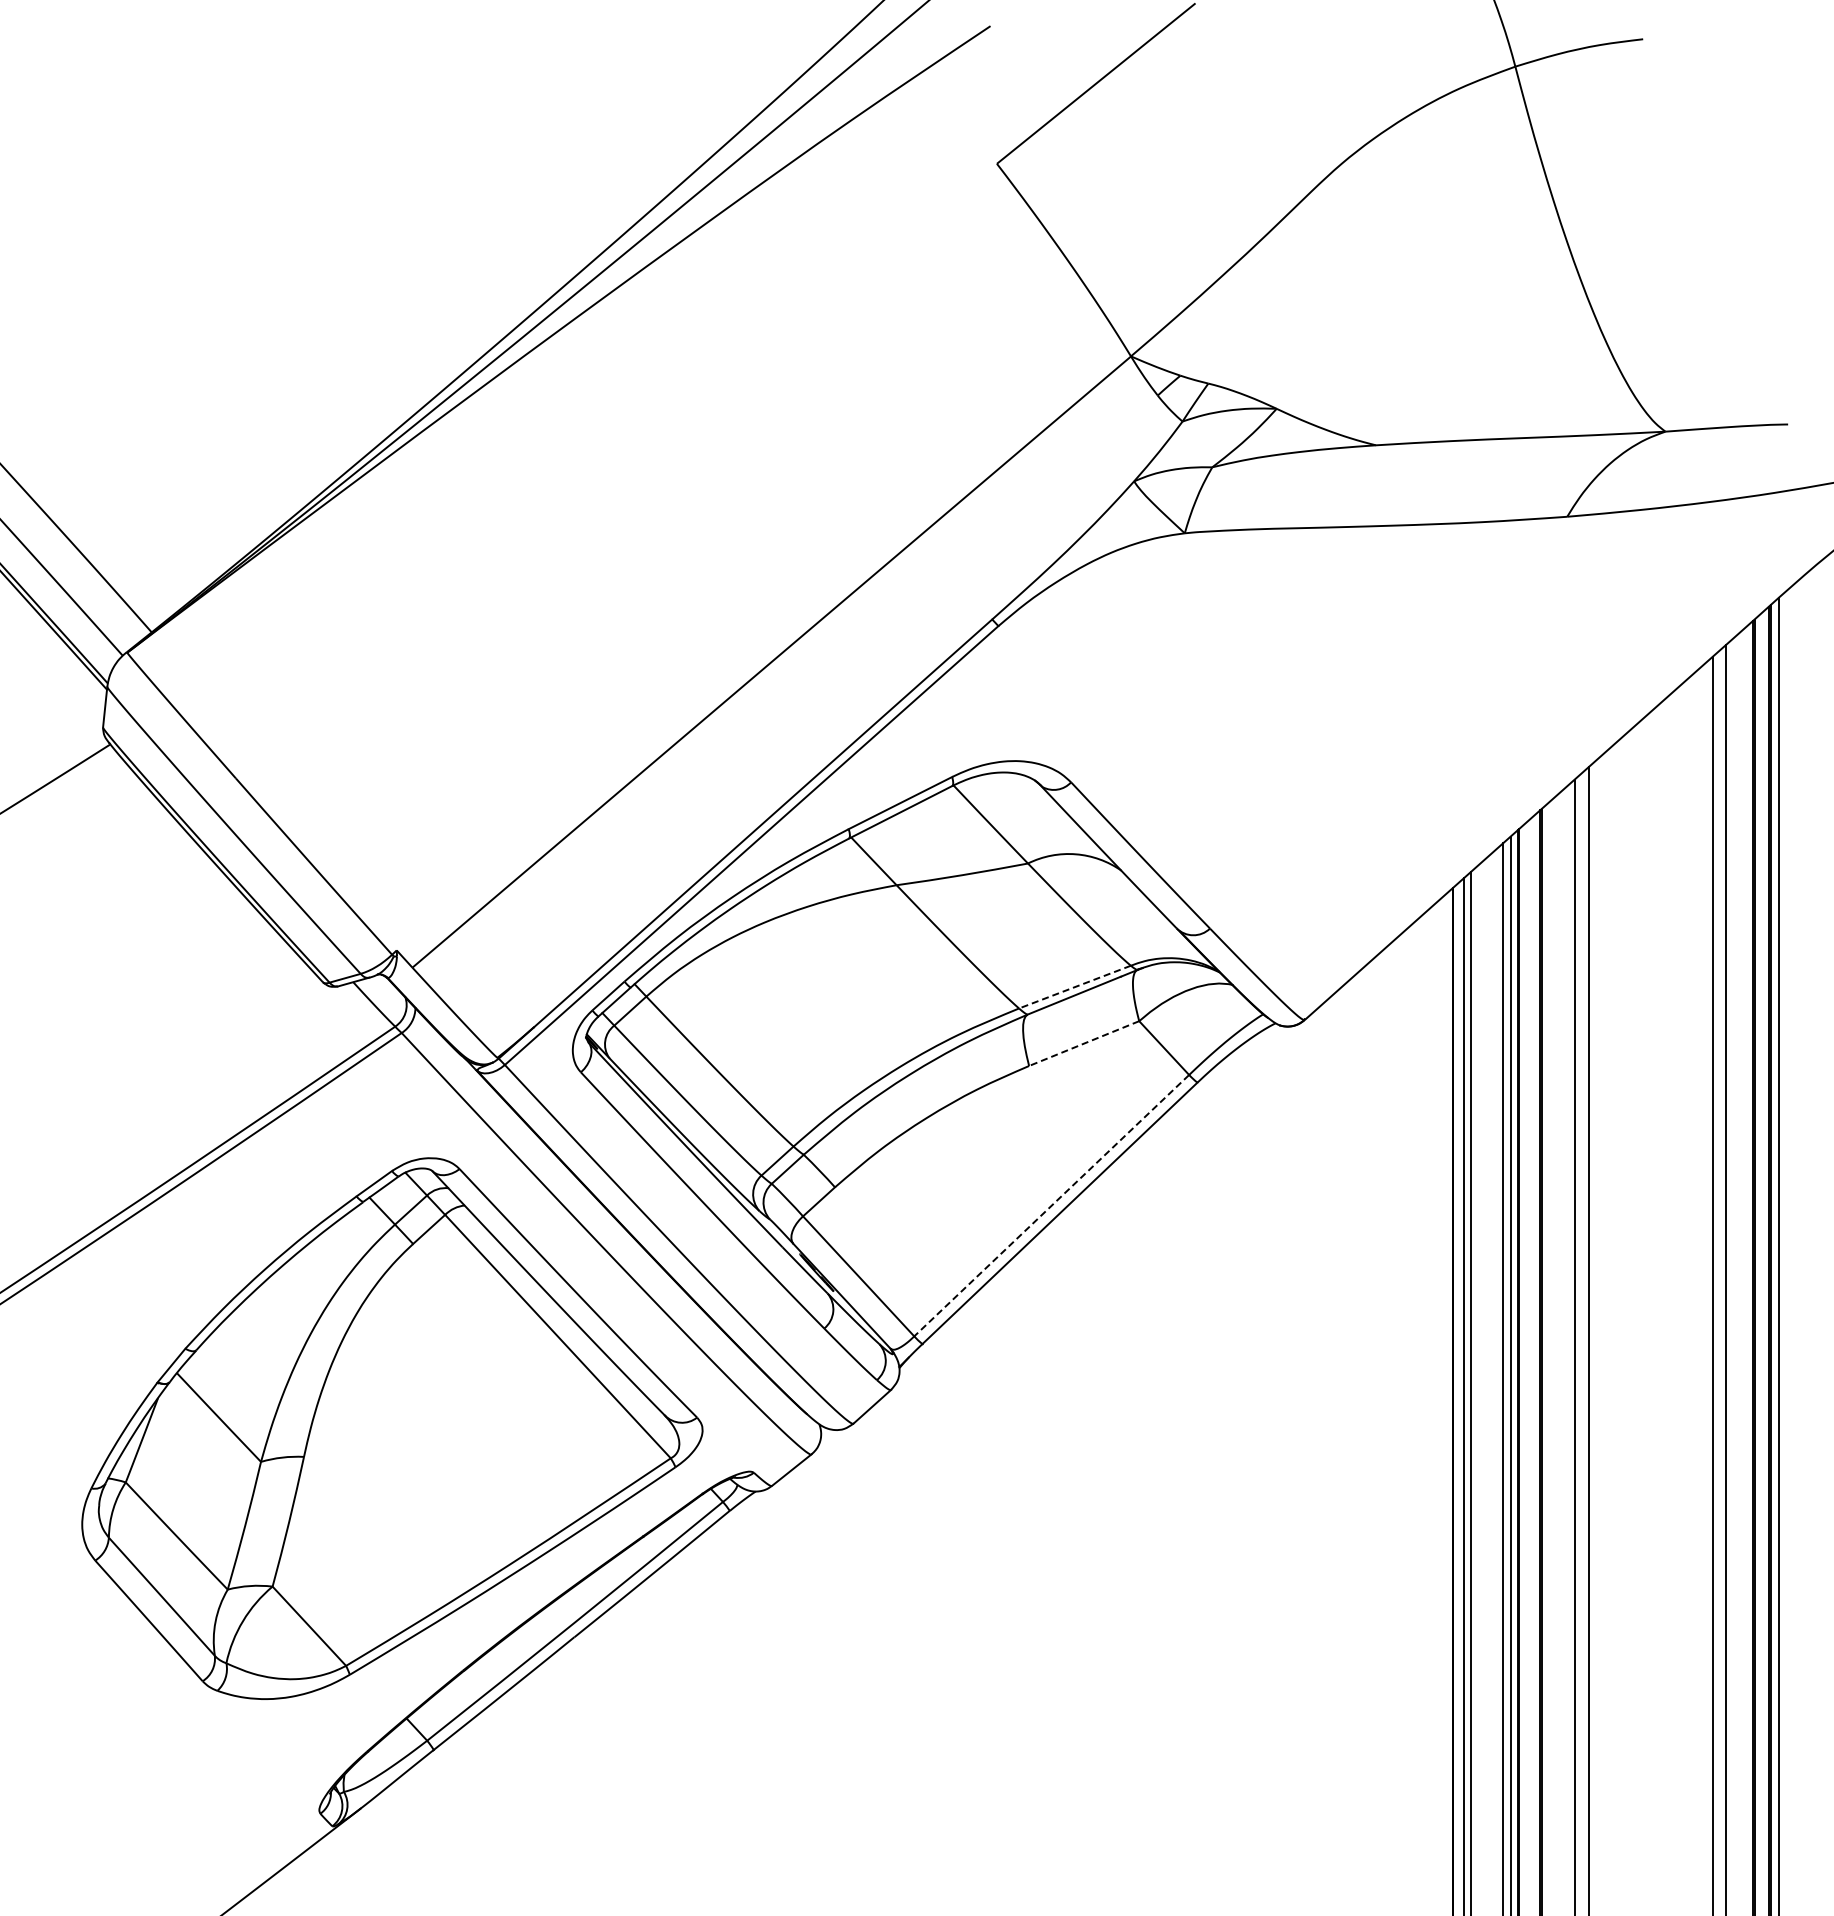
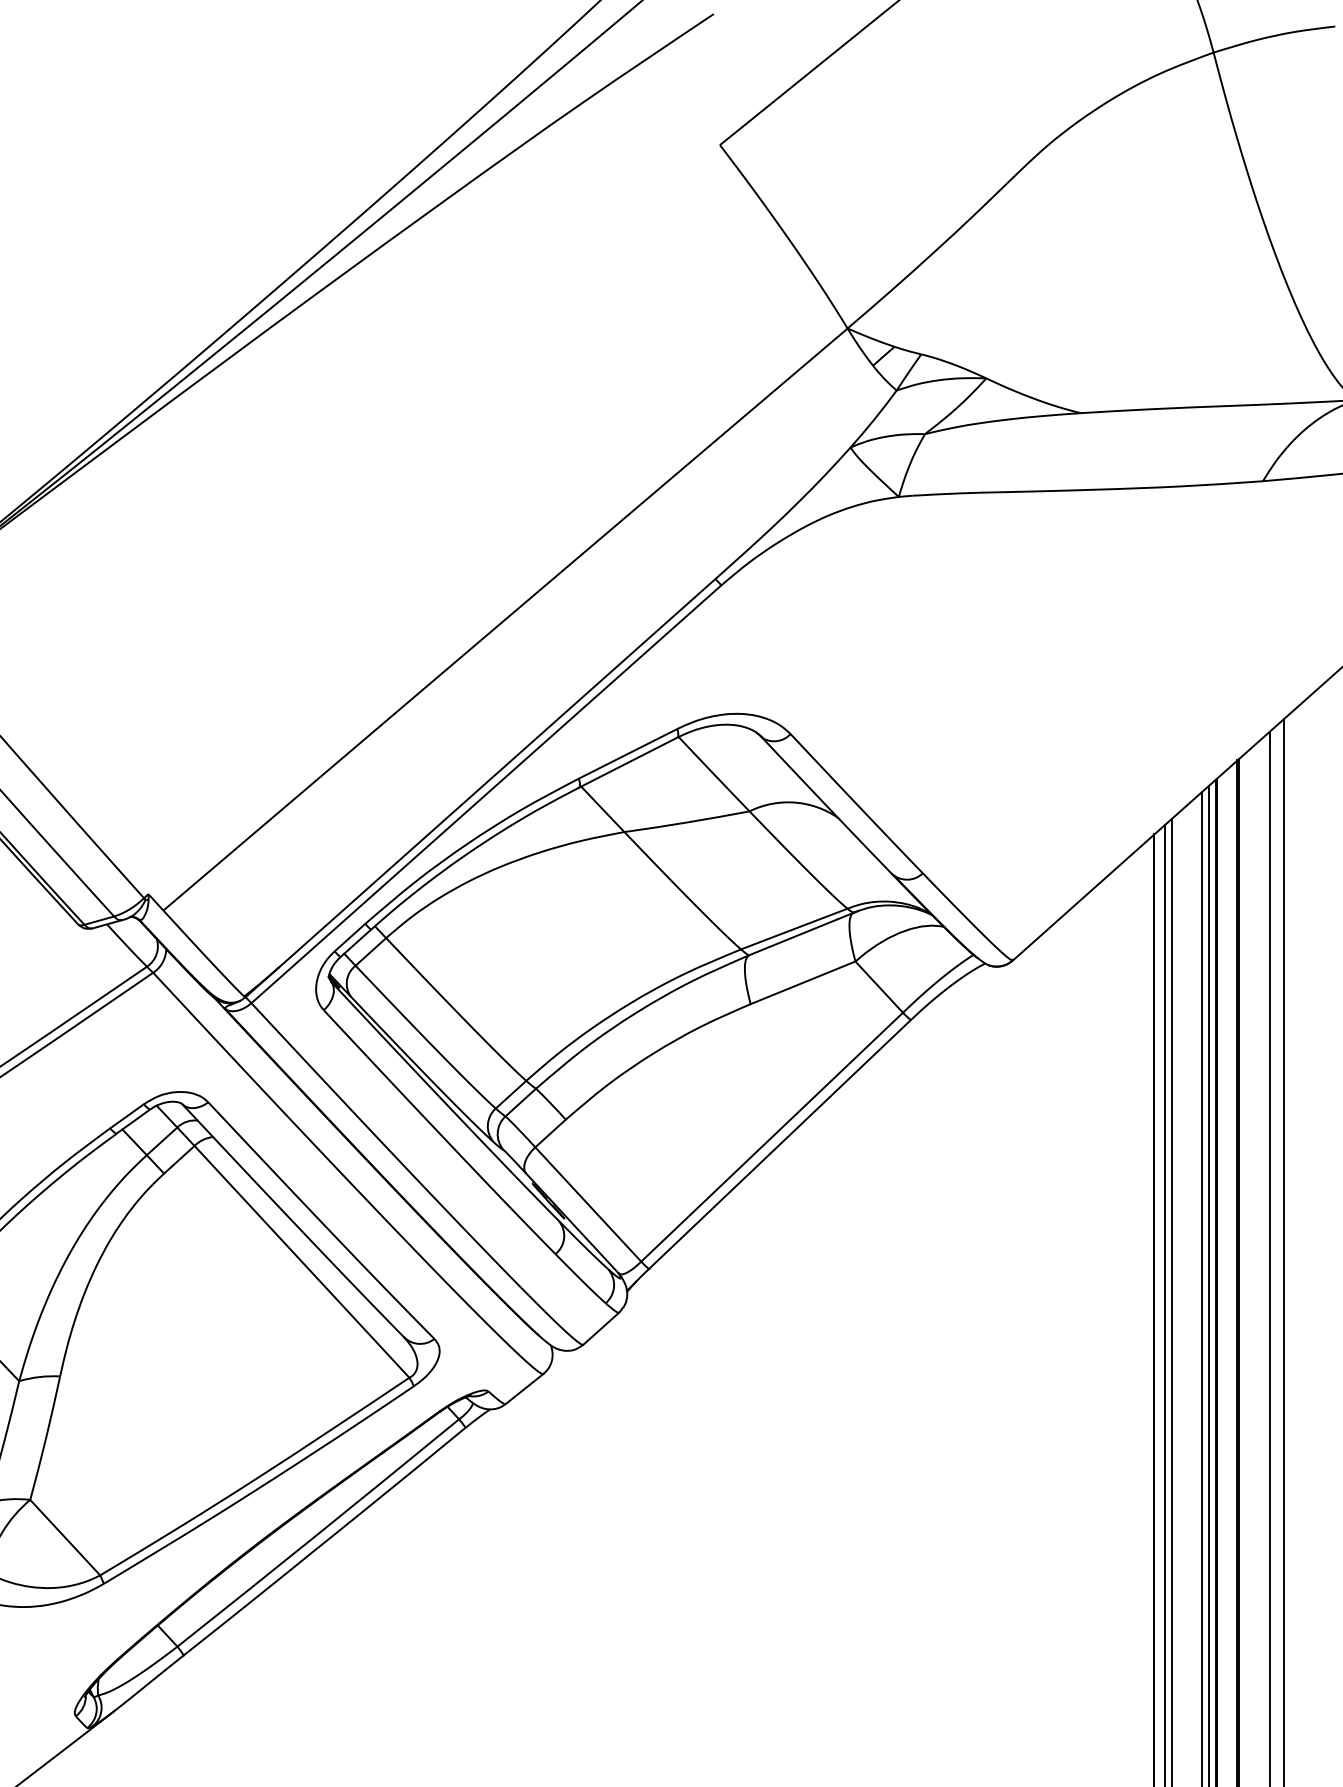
line: (1074, 987) -> (793, 929), dashed -> solid
line: (1083, 1043) -> (802, 982), dashed -> solid
line: (1051, 1205) -> (771, 1137), dashed -> solid

